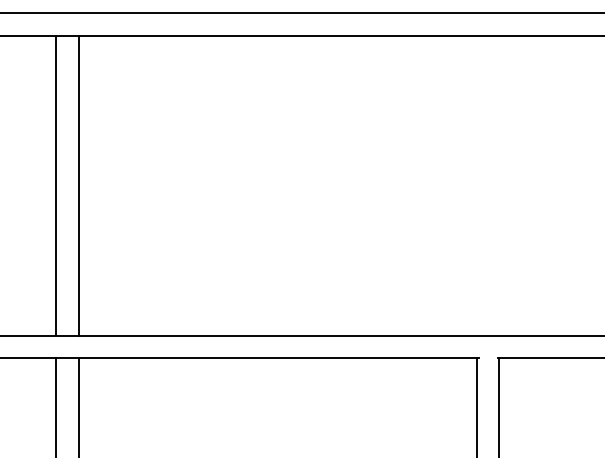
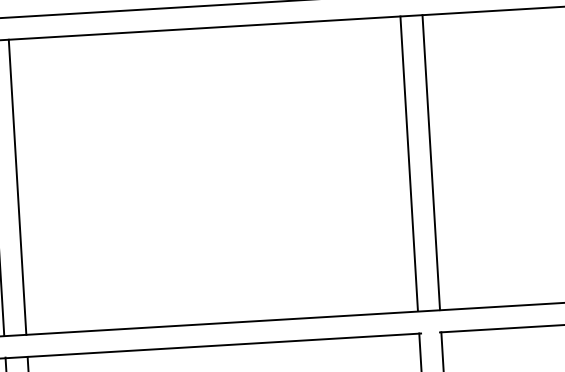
line: (476, 185) -> (408, 163), added
line: (499, 185) -> (431, 162), added

